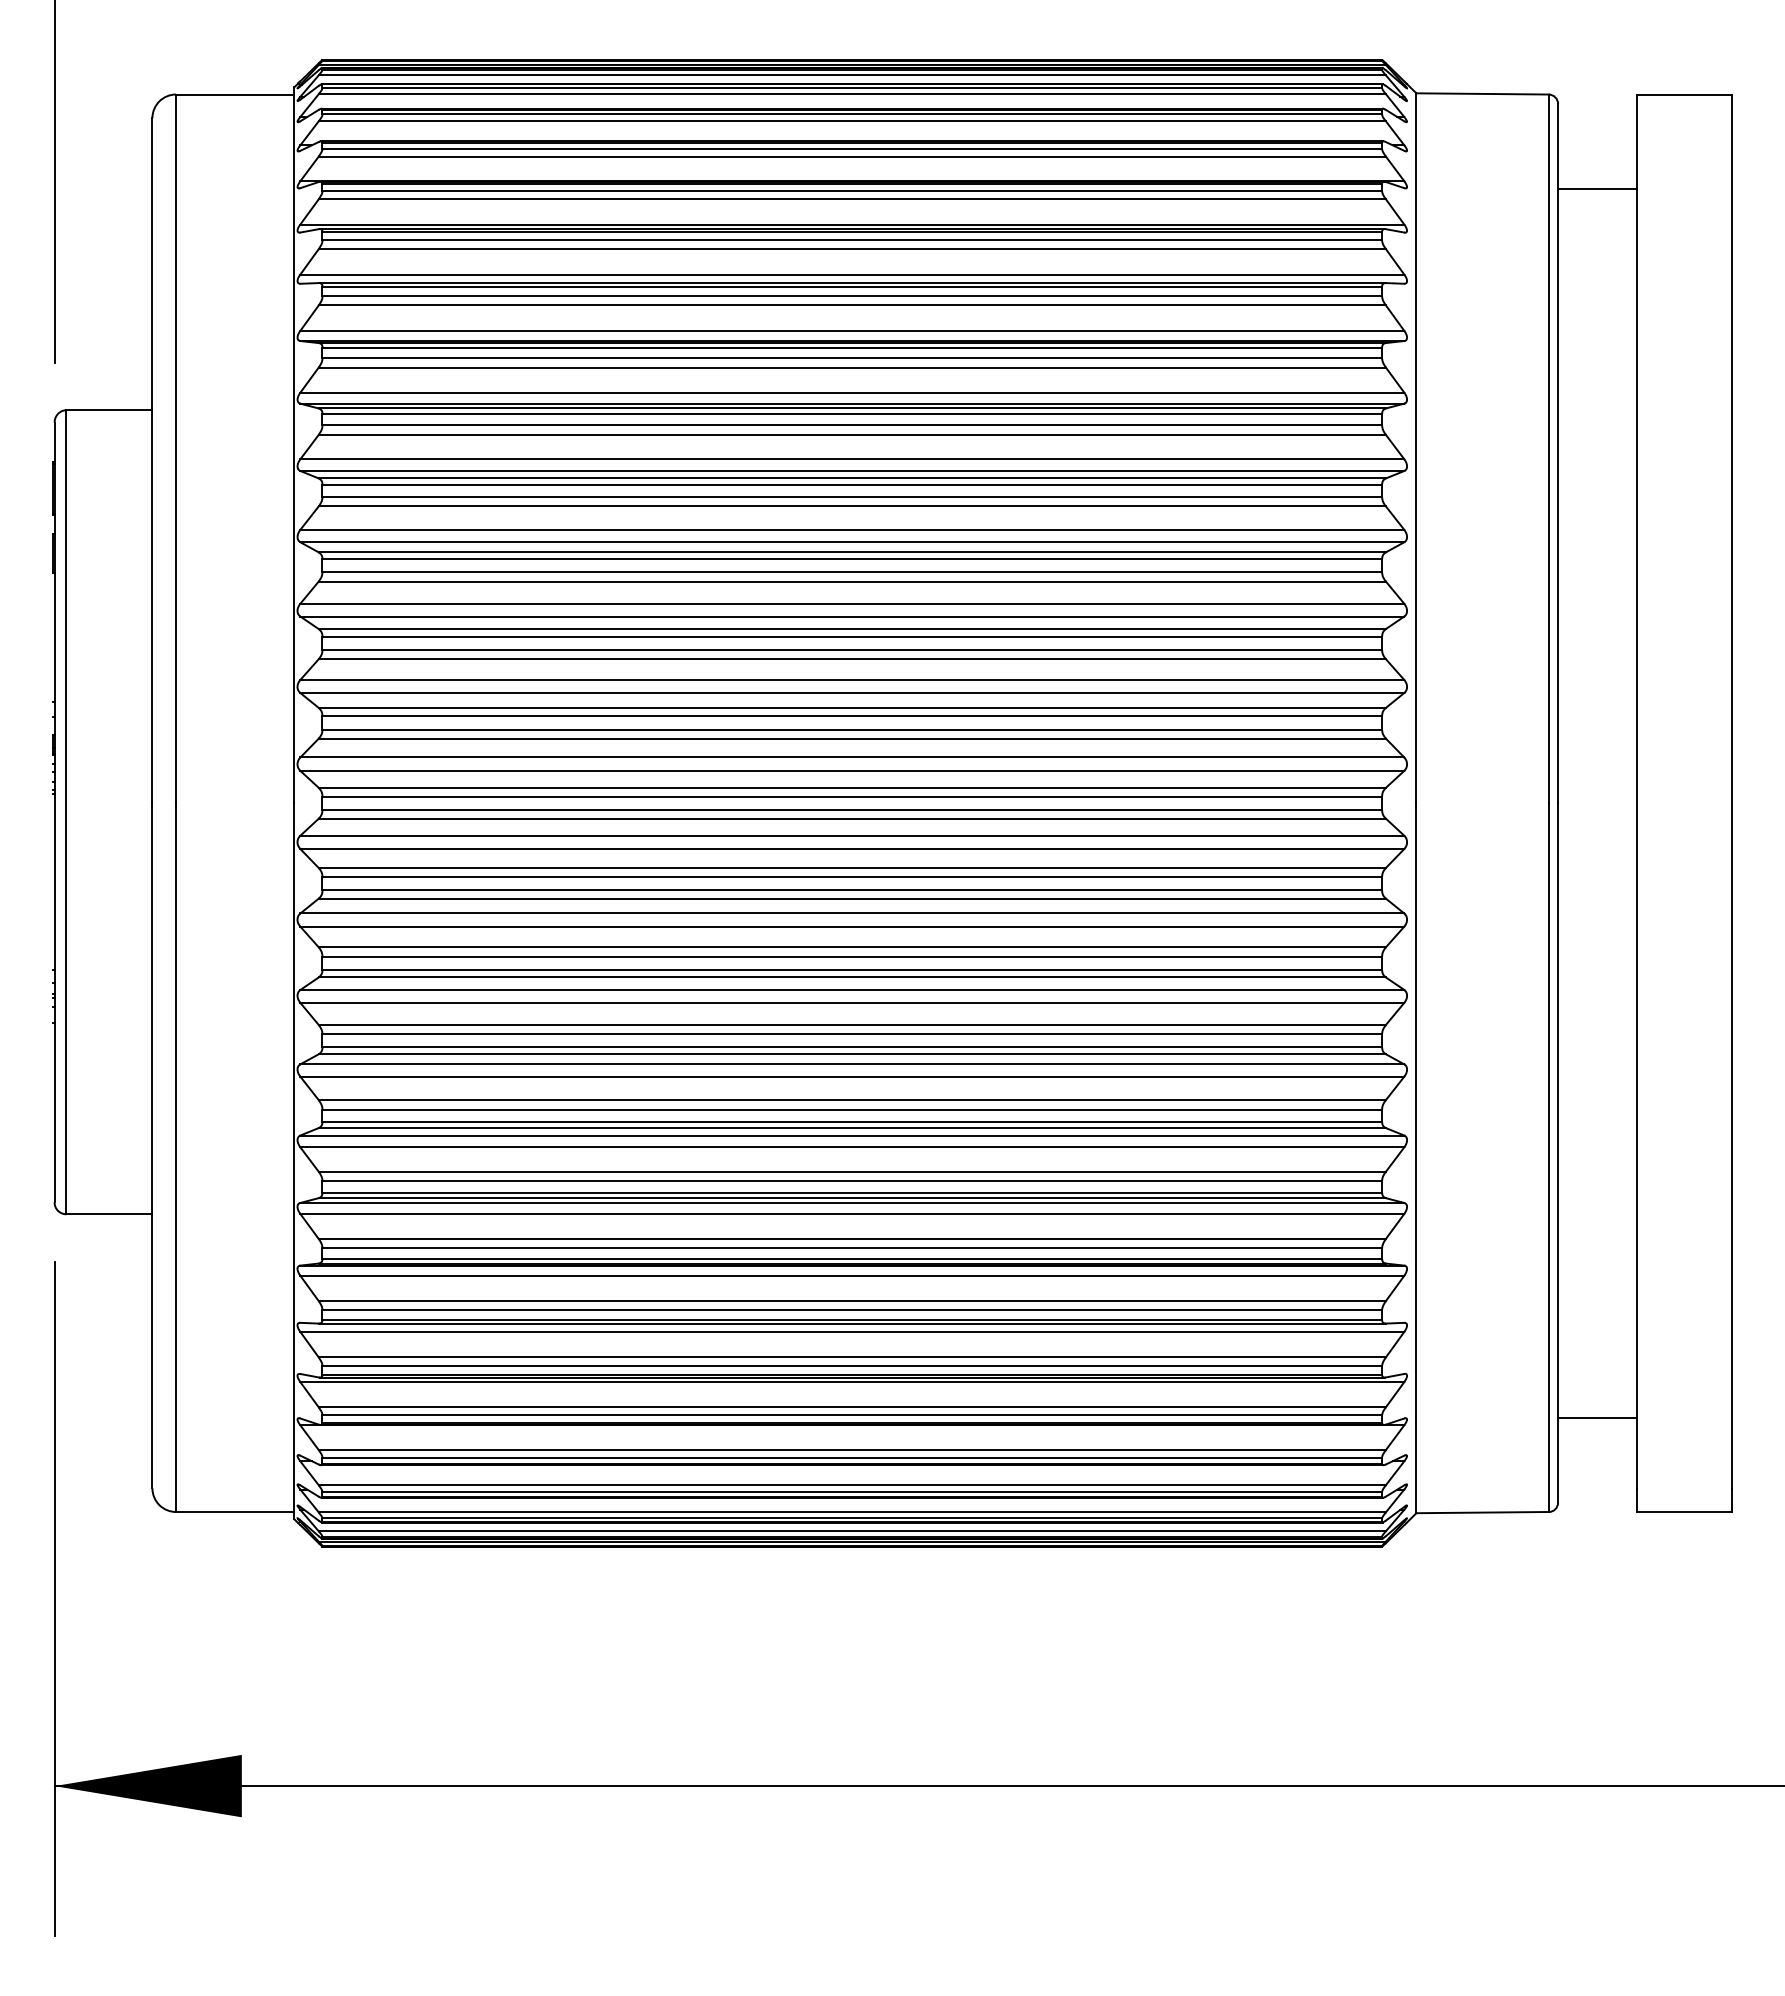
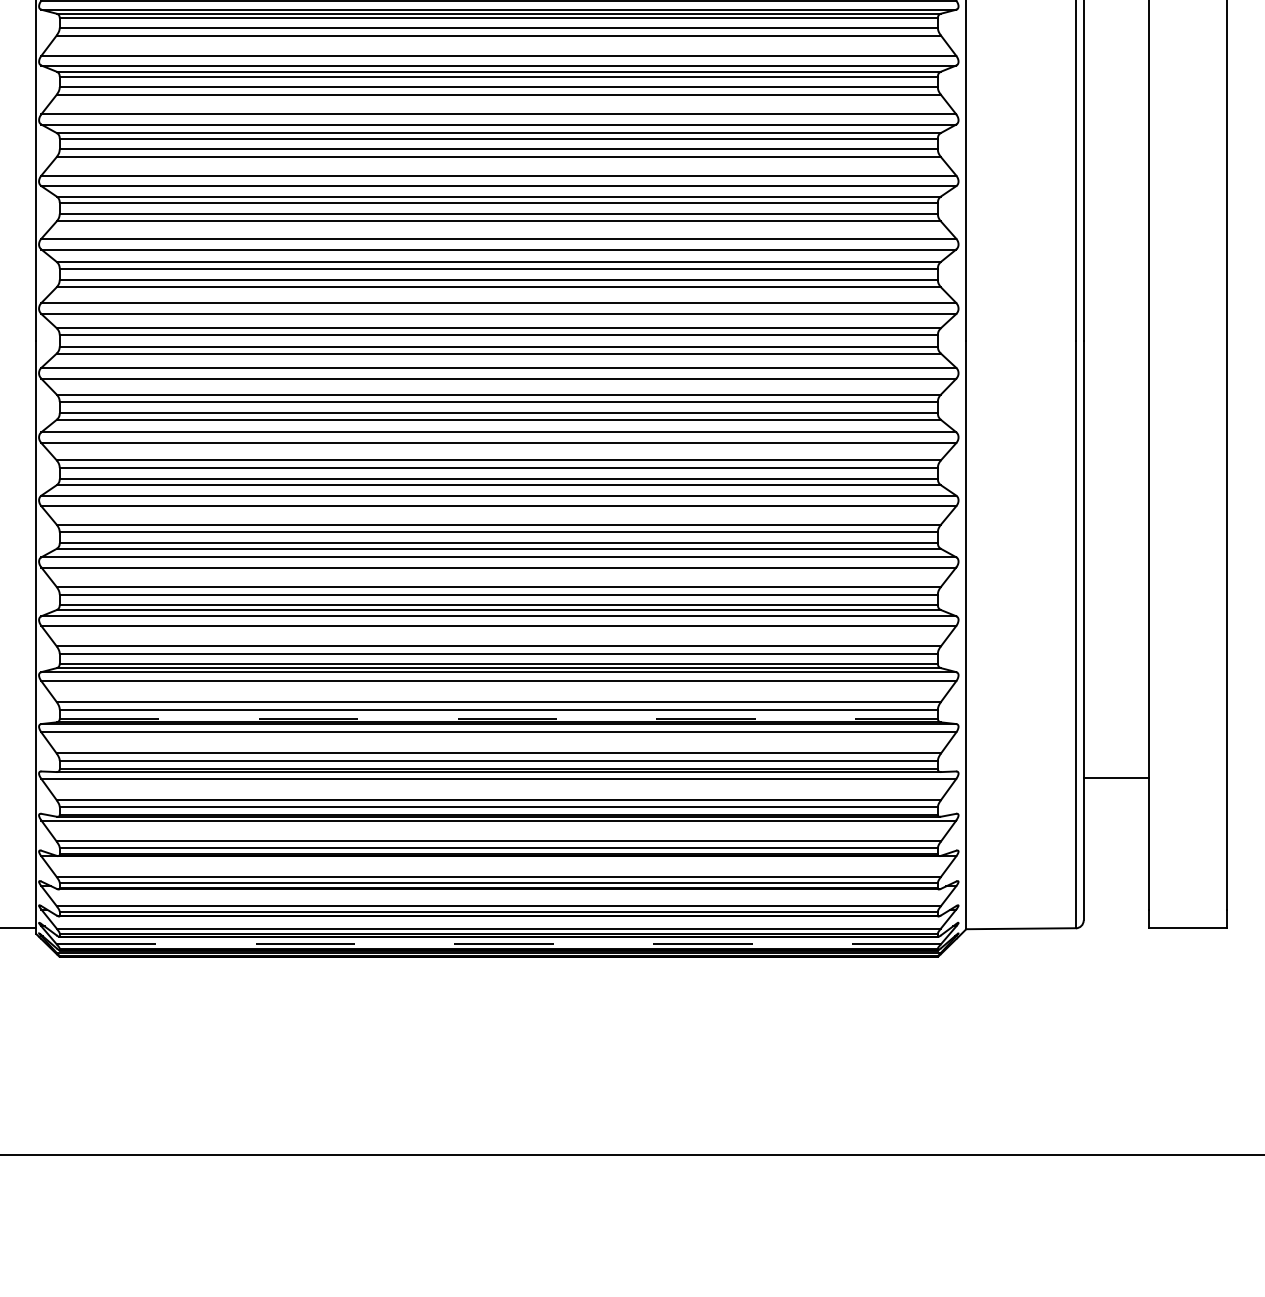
line: (852, 1259) -> (498, 718), solid -> dashed
line: (1597, 1417) -> (1116, 777), moved
line: (852, 1531) -> (498, 944), solid -> dashed

